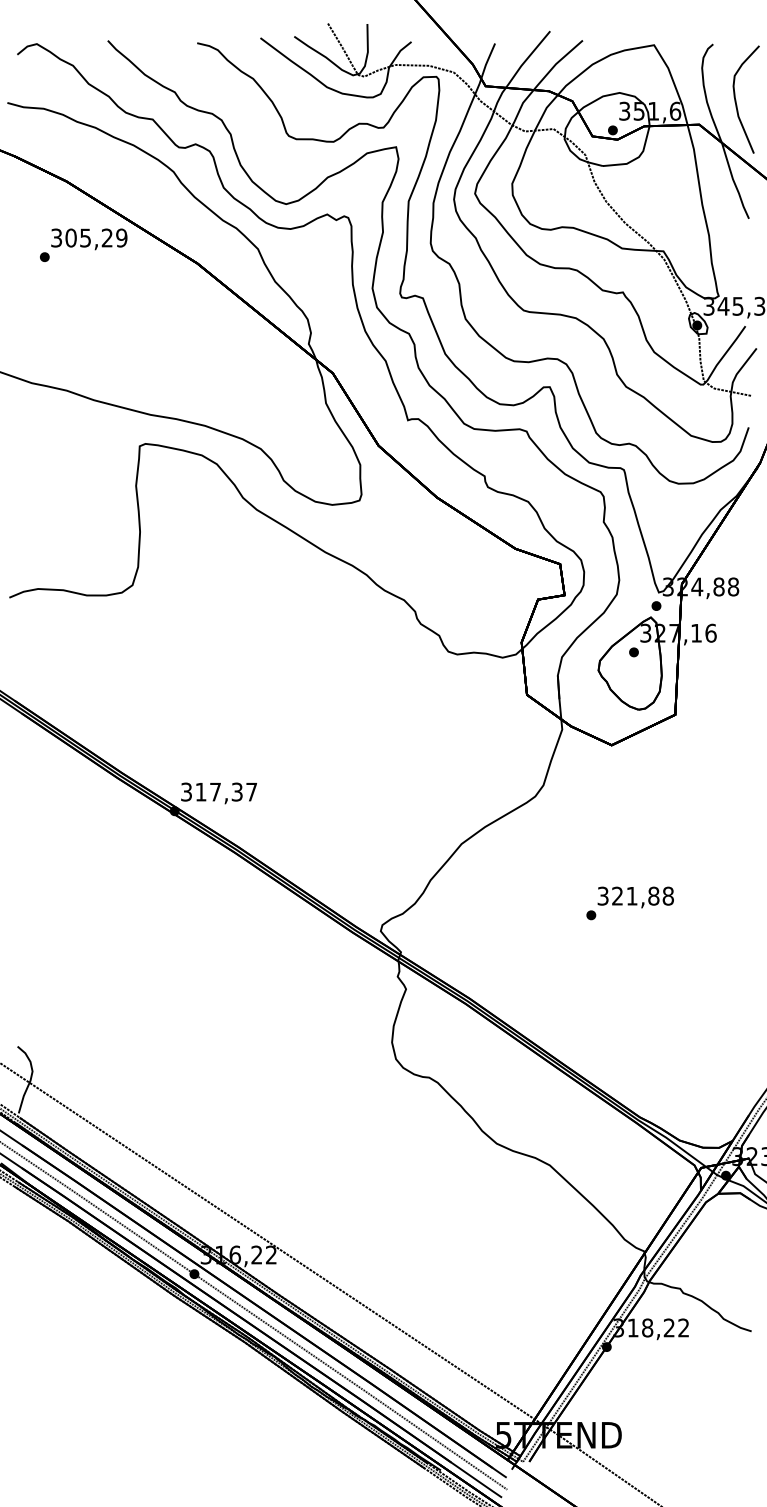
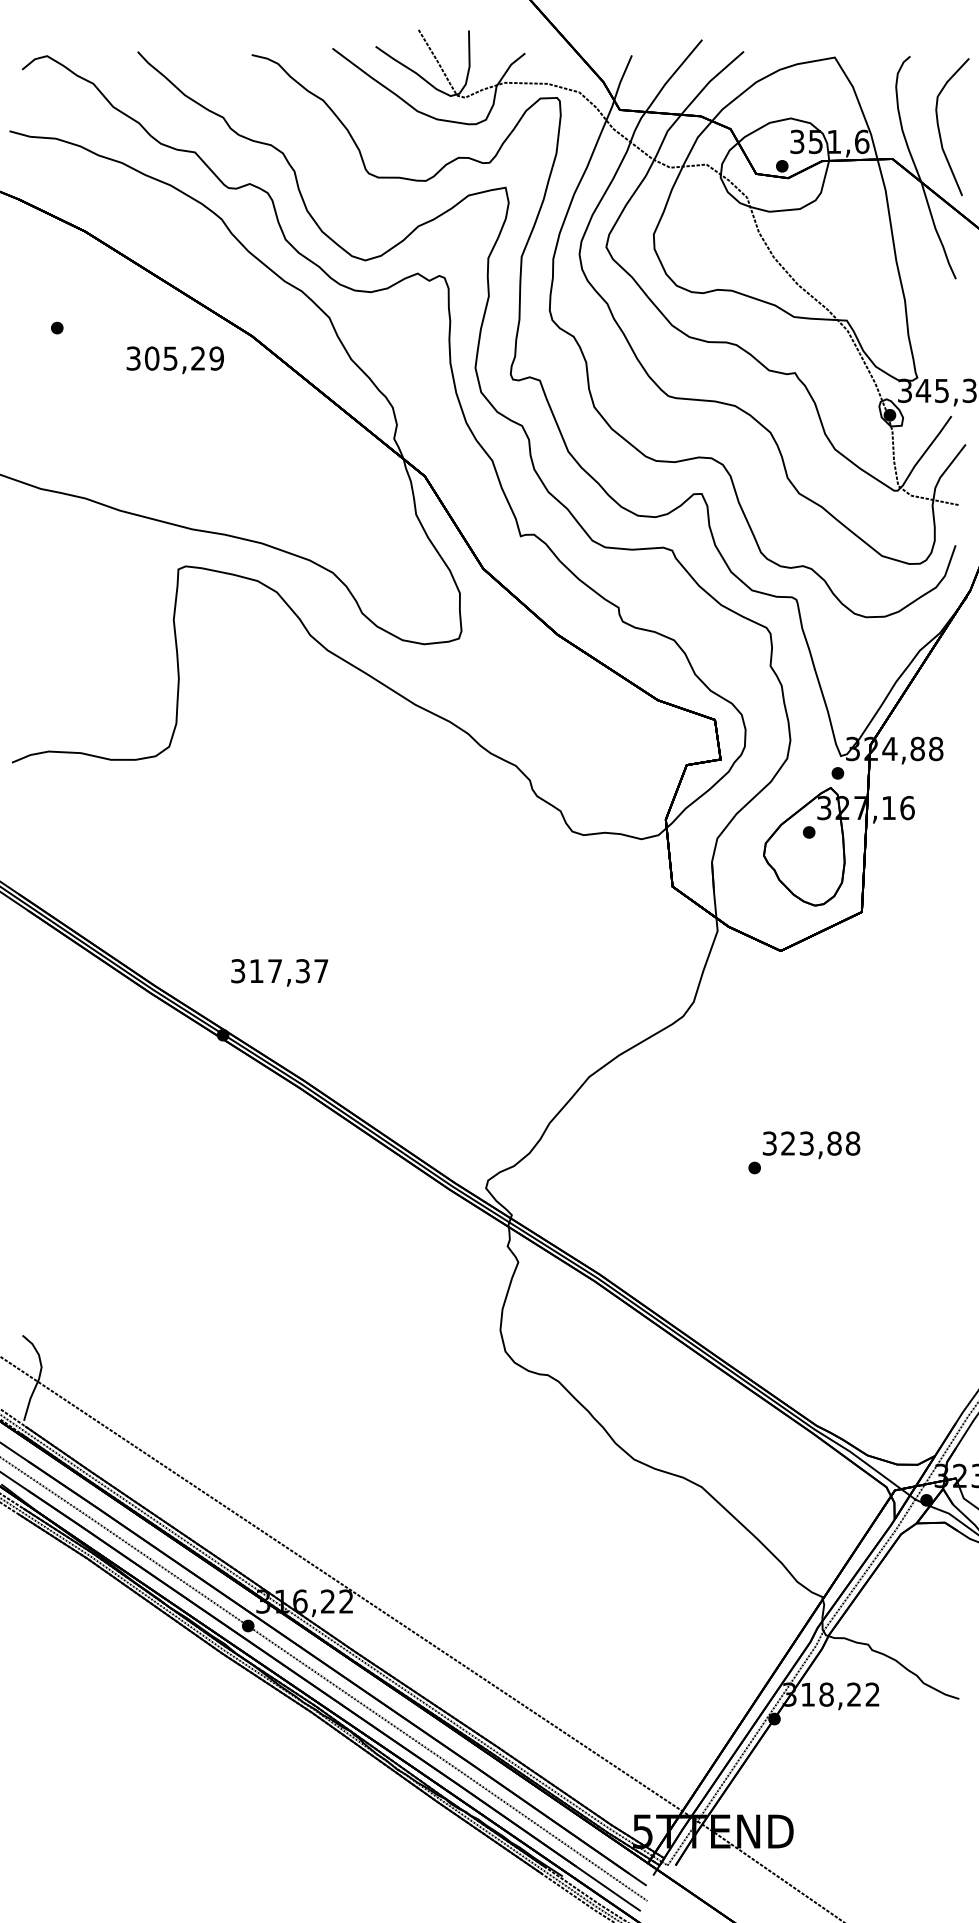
text: (89, 239) -> (175, 360), moved
text: (218, 793) -> (278, 972), moved
text: (631, 895) -> (805, 1142), 321,88 -> 323,88

